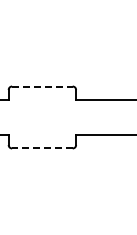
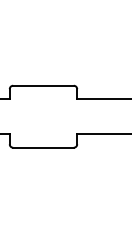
line: (42, 86) -> (43, 85), dashed -> solid
line: (41, 148) -> (42, 147), dashed -> solid

